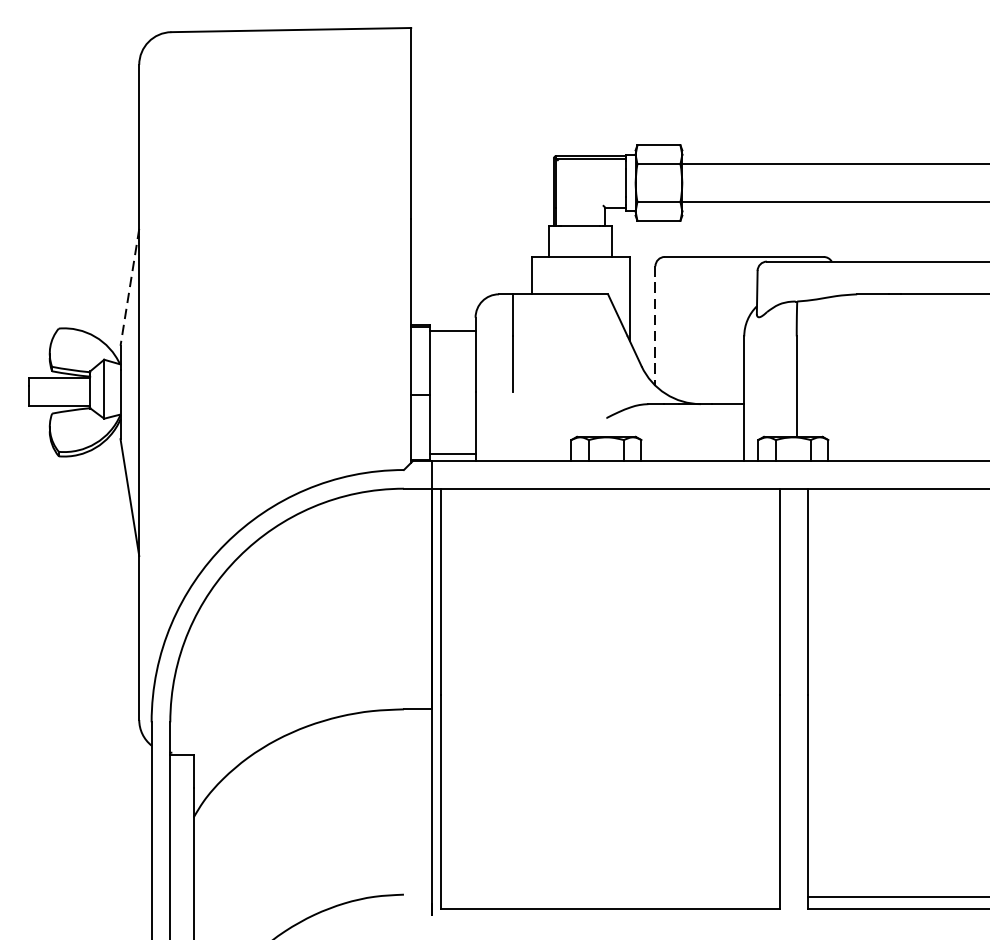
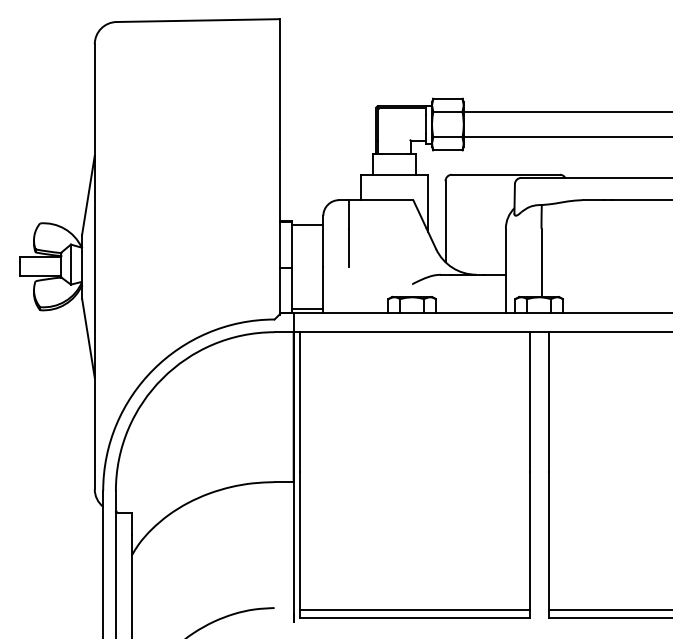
line: (129, 287) -> (88, 195), dashed -> solid
line: (655, 325) -> (445, 221), dashed -> solid
line: (611, 896) -> (415, 609), added

